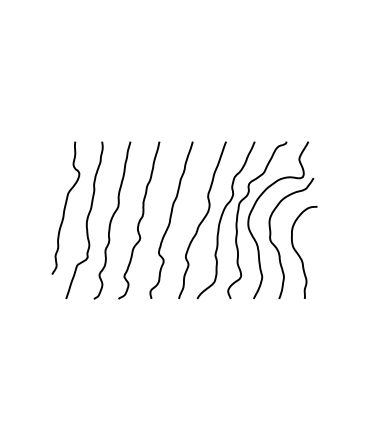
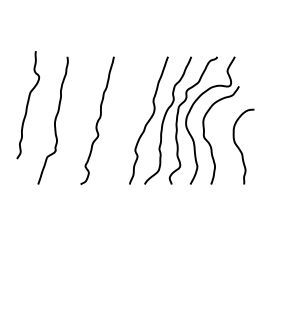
curve: (65, 207) -> (27, 104), moved
curve: (171, 219) -> (123, 119), removed
curve: (112, 220) -> (75, 120), removed
curve: (299, 254) -> (239, 148), moved

